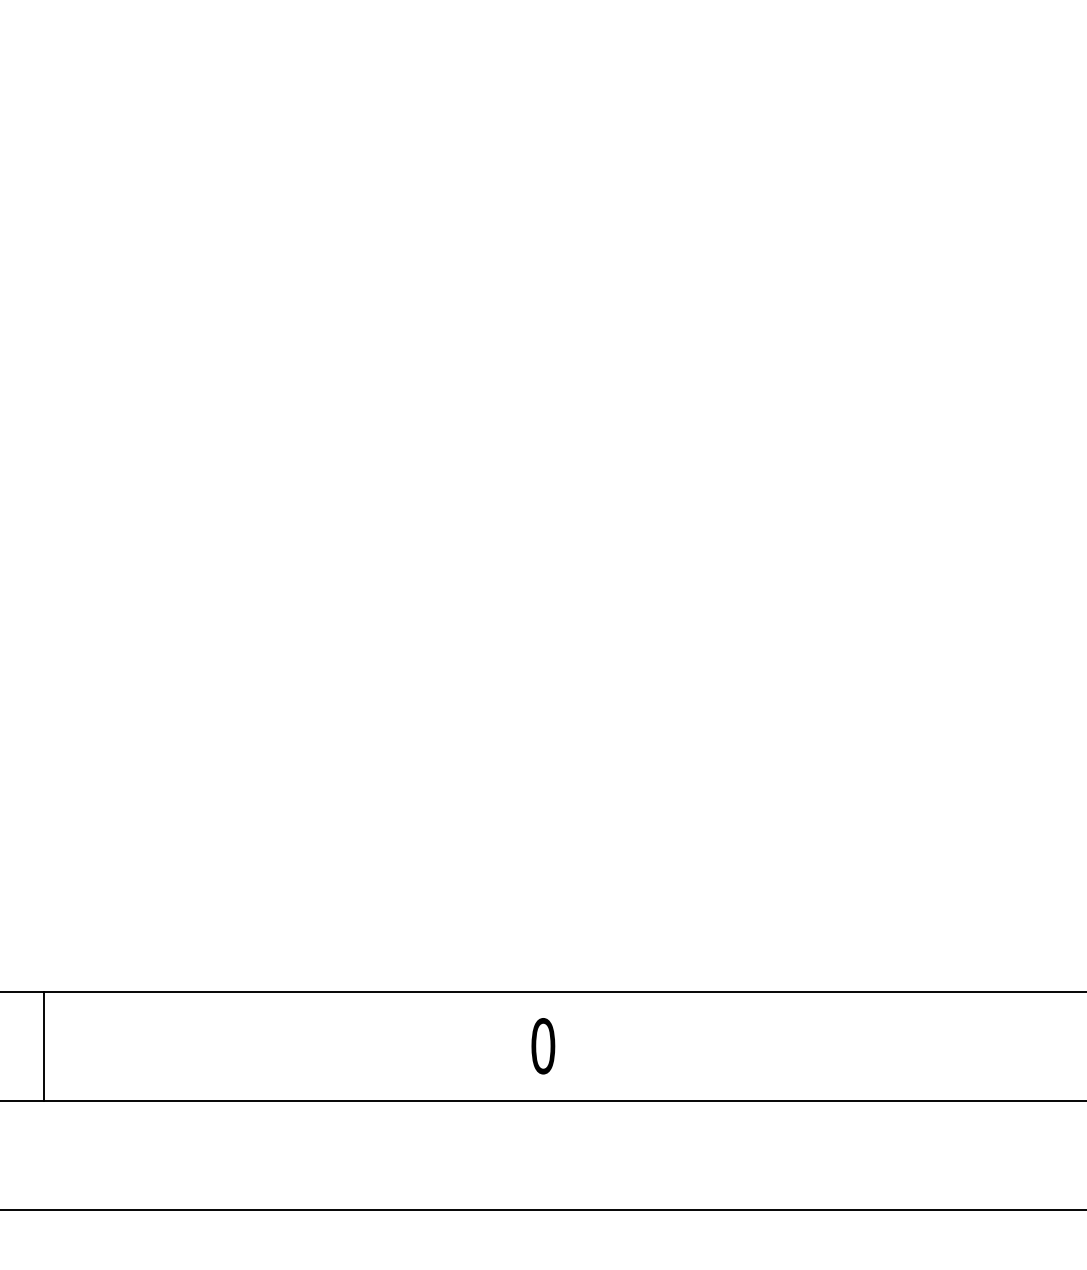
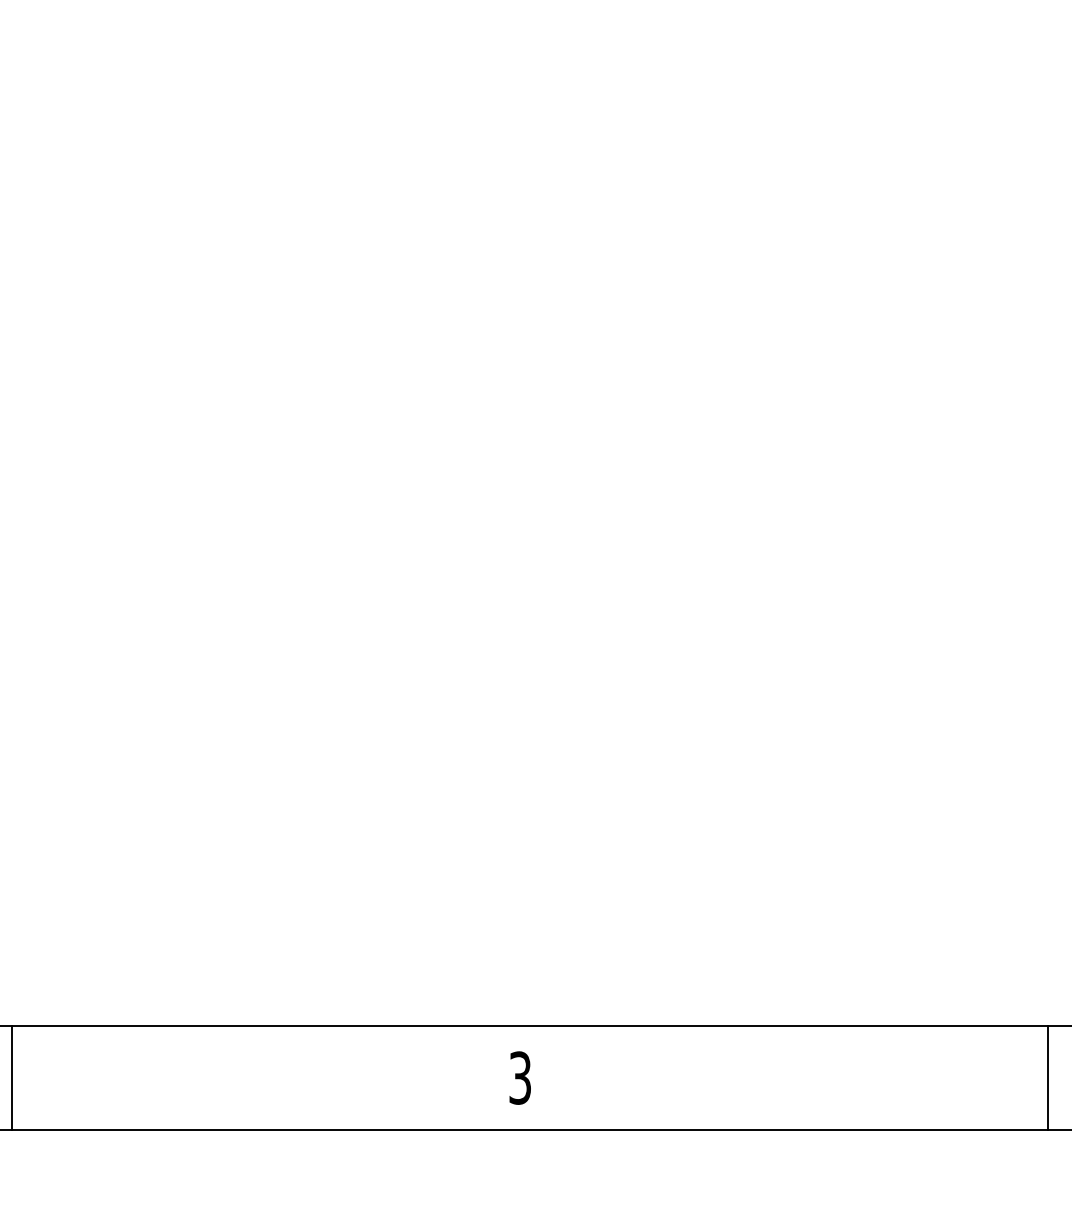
line: (43, 1045) -> (11, 1077), moved
text: (543, 1045) -> (520, 1077), 0 -> 3

